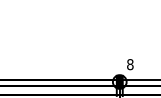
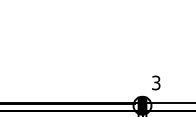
text: (130, 64) -> (156, 82), 8 -> 3

